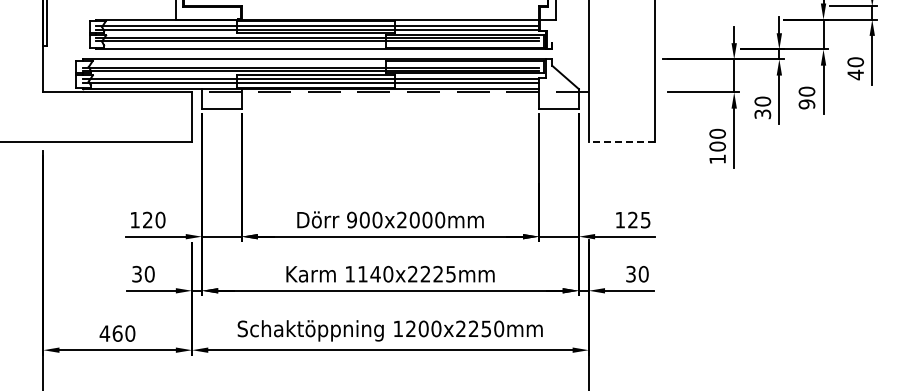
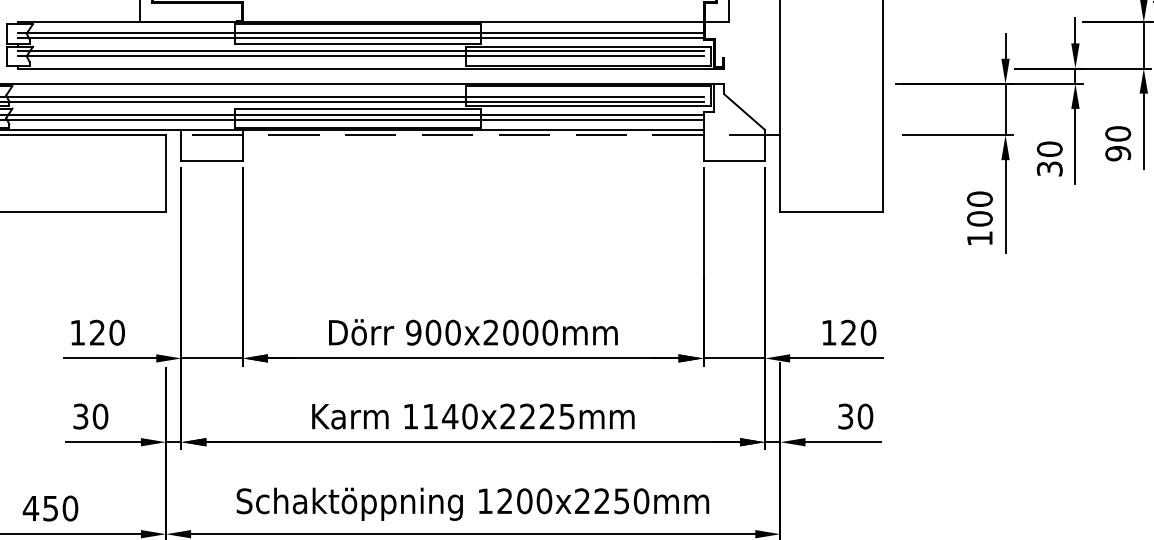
line: (621, 142) -> (830, 212), dashed -> solid
text: (645, 219) -> (868, 331), 125 -> 120
text: (117, 333) -> (50, 508), 460 -> 450

